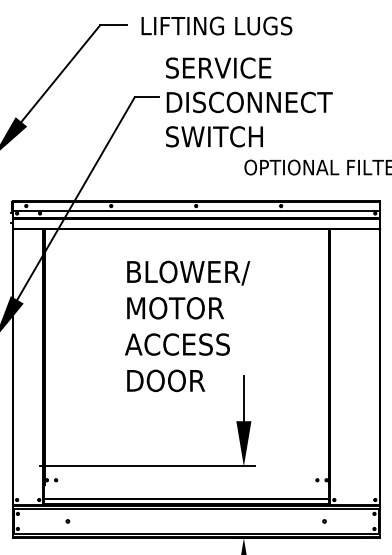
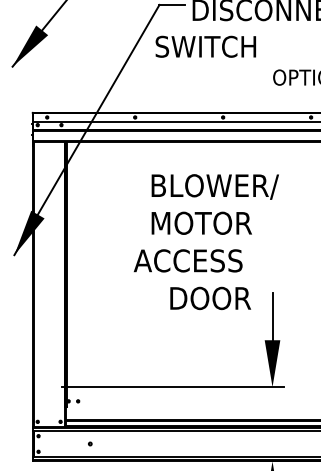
text: (214, 136) -> (205, 46), moved
text: (177, 344) -> (188, 260), moved
text: (166, 380) -> (211, 298), moved

